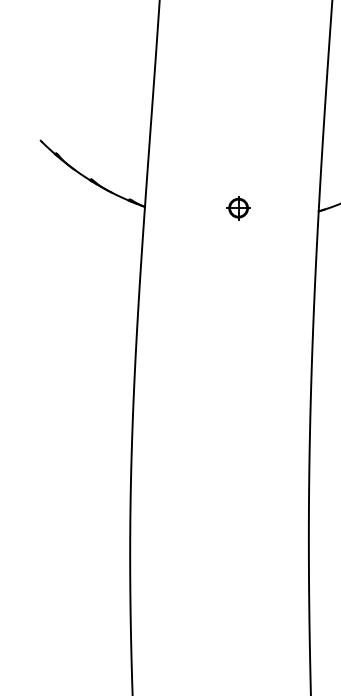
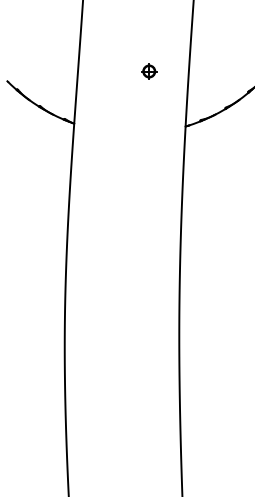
part: (238, 208) -> (149, 71), moved

